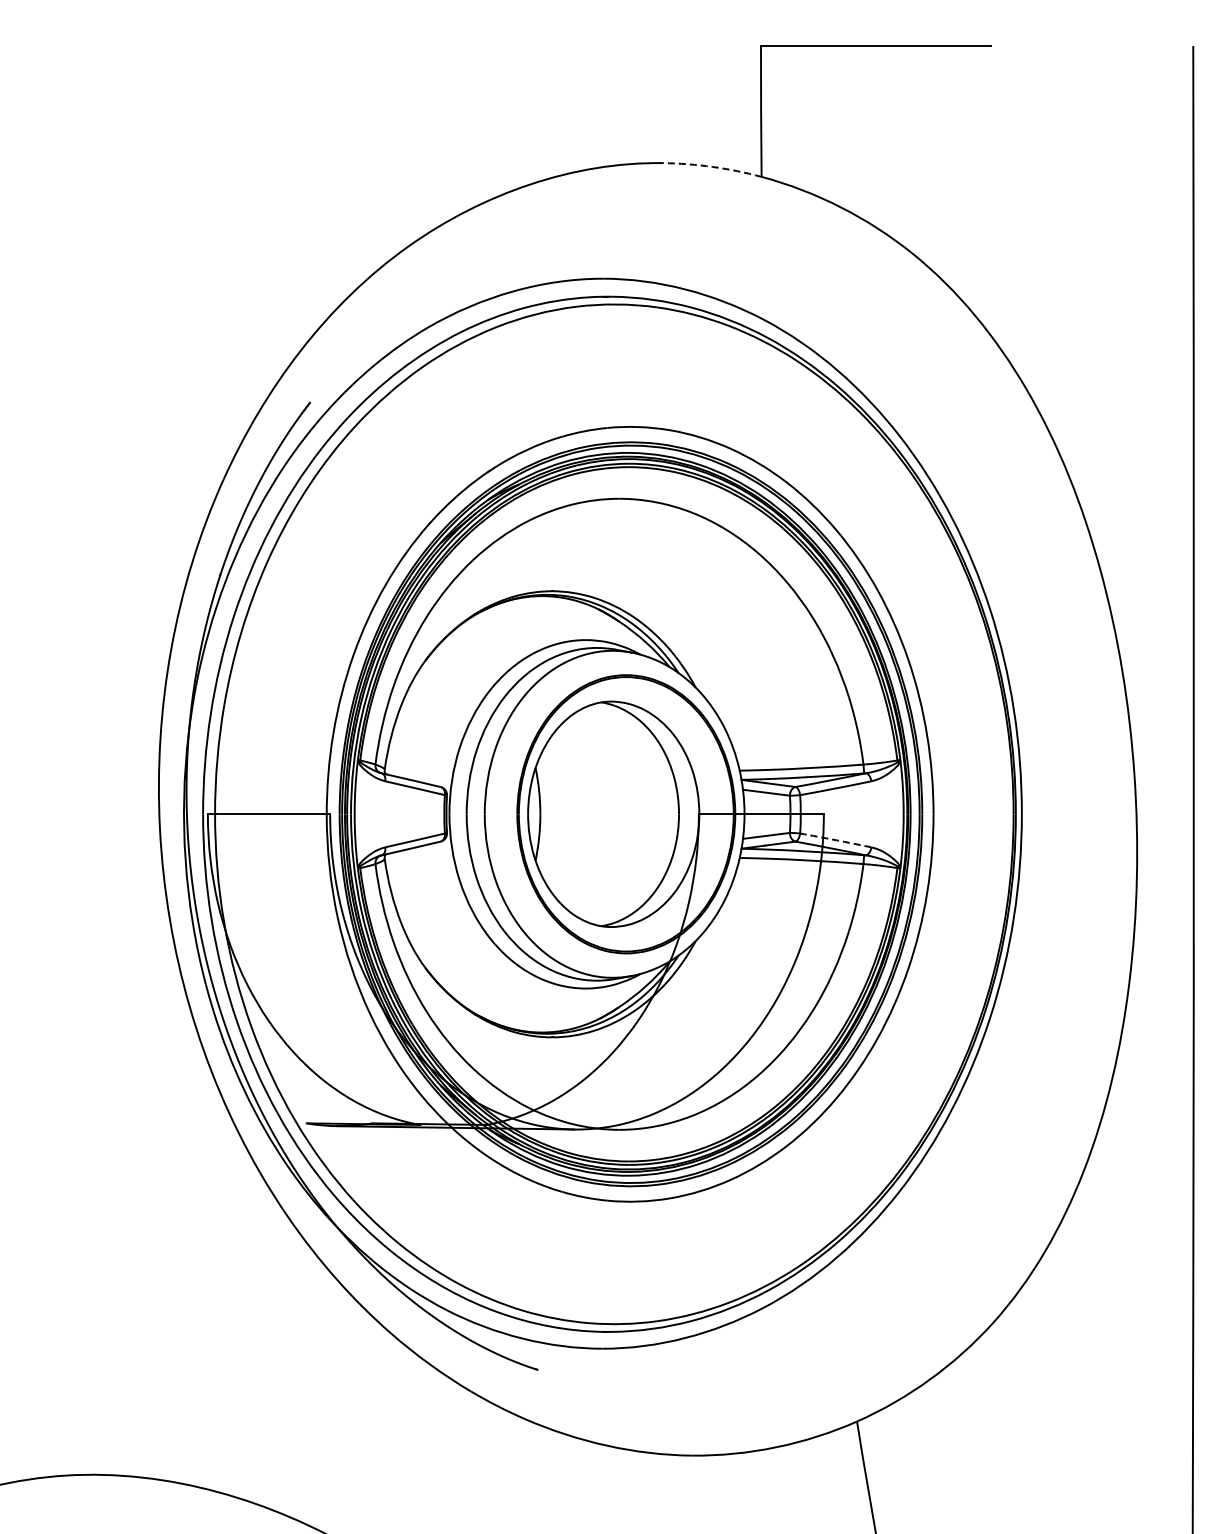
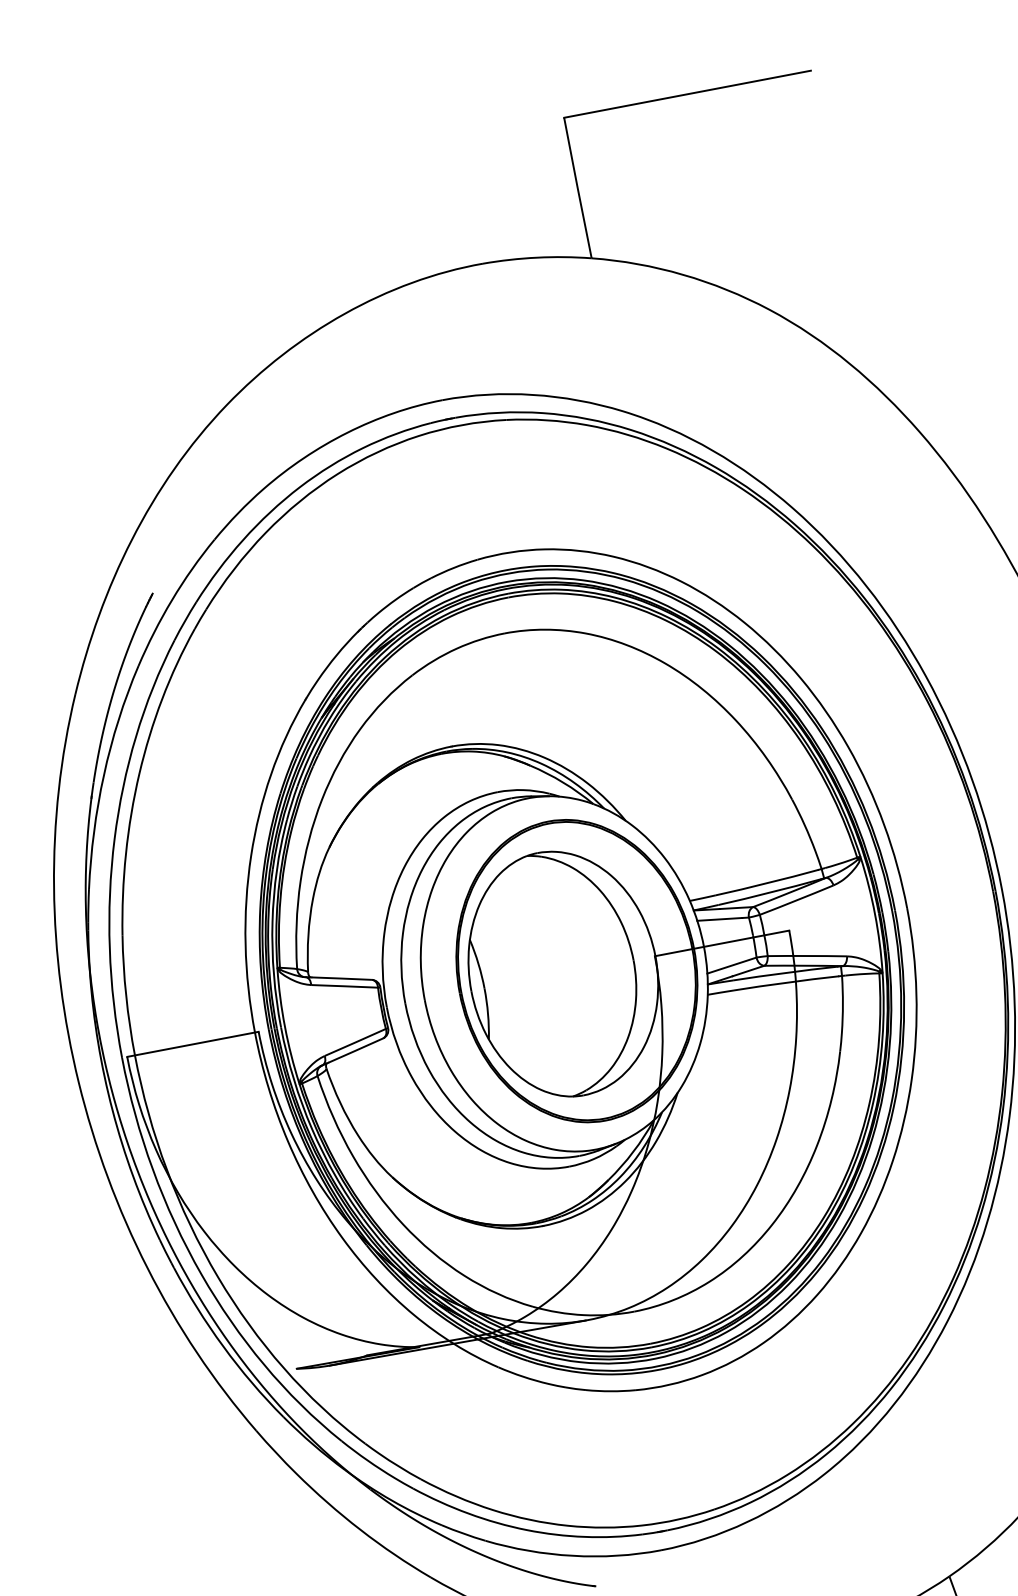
arc: (712, 166) -> (536, 257), dashed -> solid
arc: (835, 840) -> (807, 956), dashed -> solid

